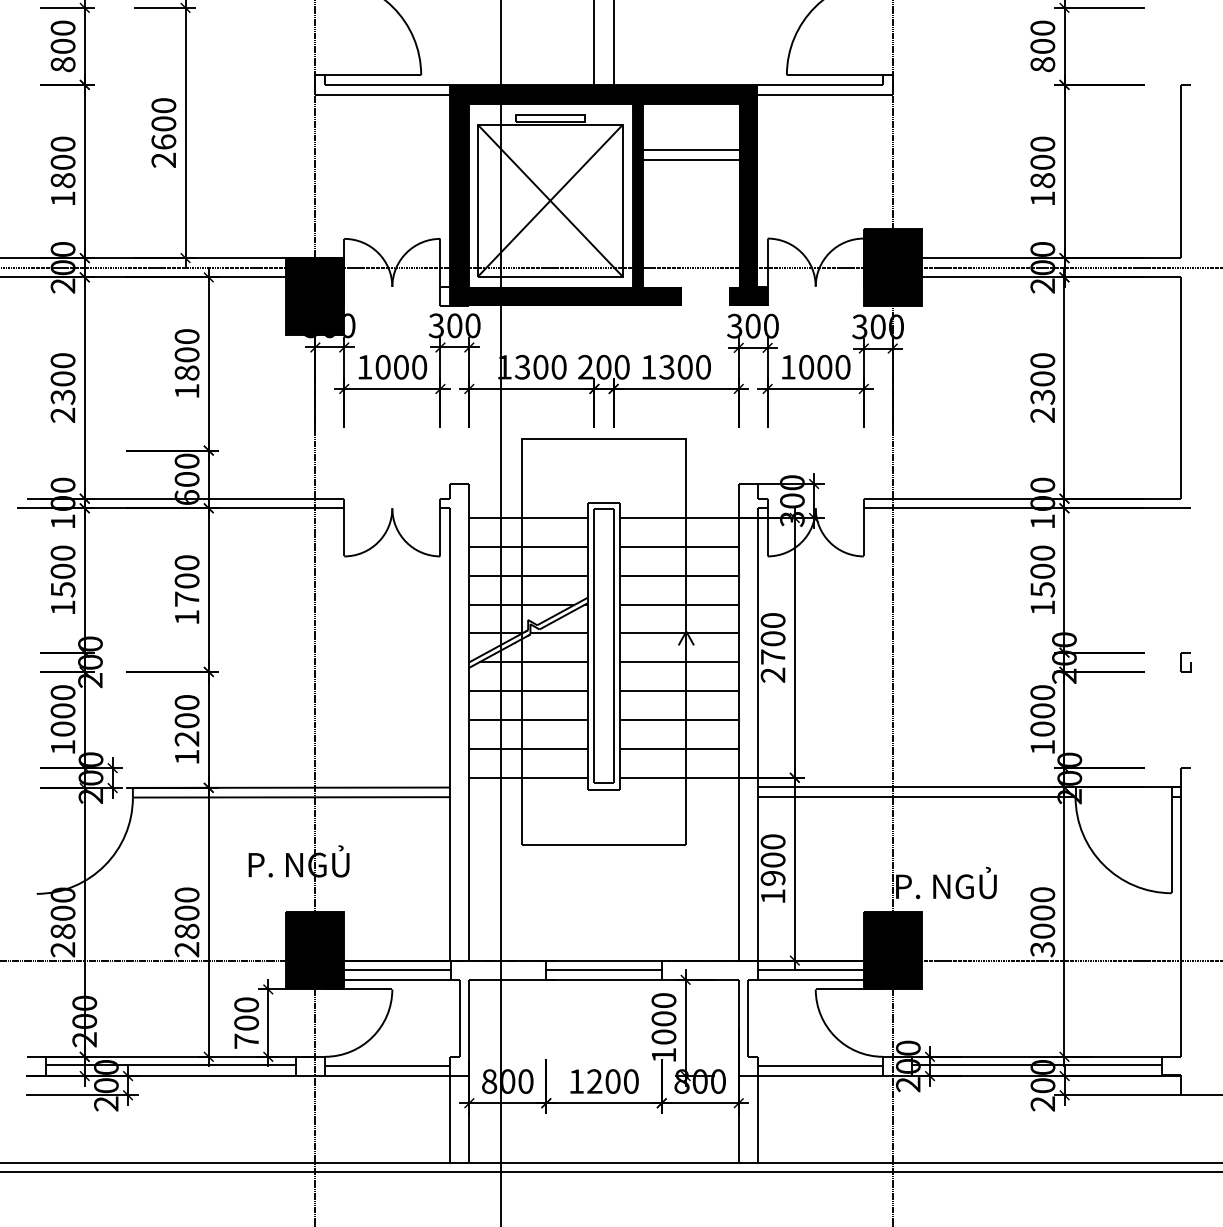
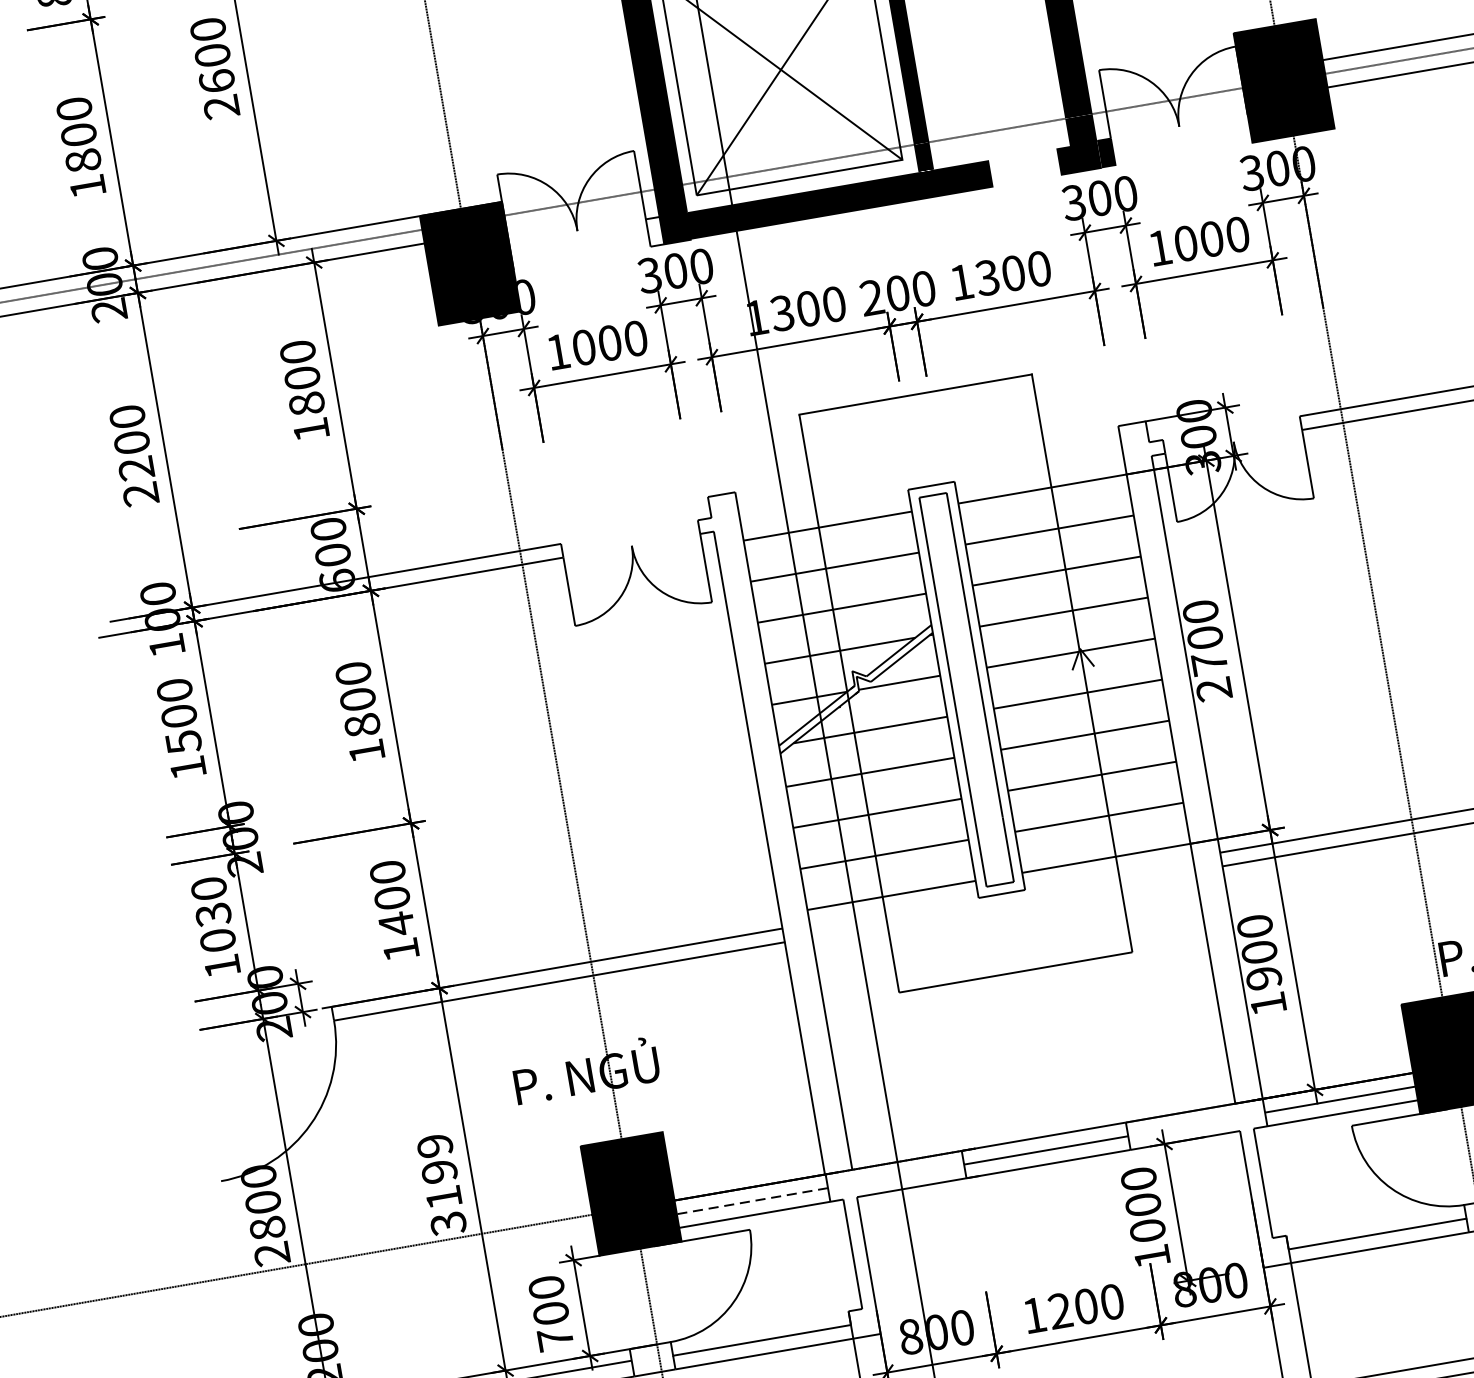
text: (63, 396) -> (136, 467), 2300 -> 2200
text: (186, 598) -> (361, 724), 1700 -> 1800
text: (62, 710) -> (212, 914), 1000 -> 1030
text: (186, 738) -> (395, 923), 1200 -> 1400
text: (186, 922) -> (440, 1185), 2800 -> 3199
line: (397, 970) -> (752, 1201), solid -> dashed

